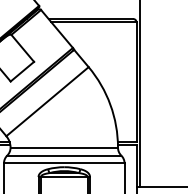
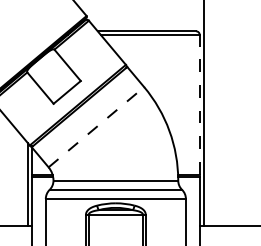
line: (136, 82) -> (199, 104), solid -> dashed
line: (47, 101) -> (96, 126), solid -> dashed

